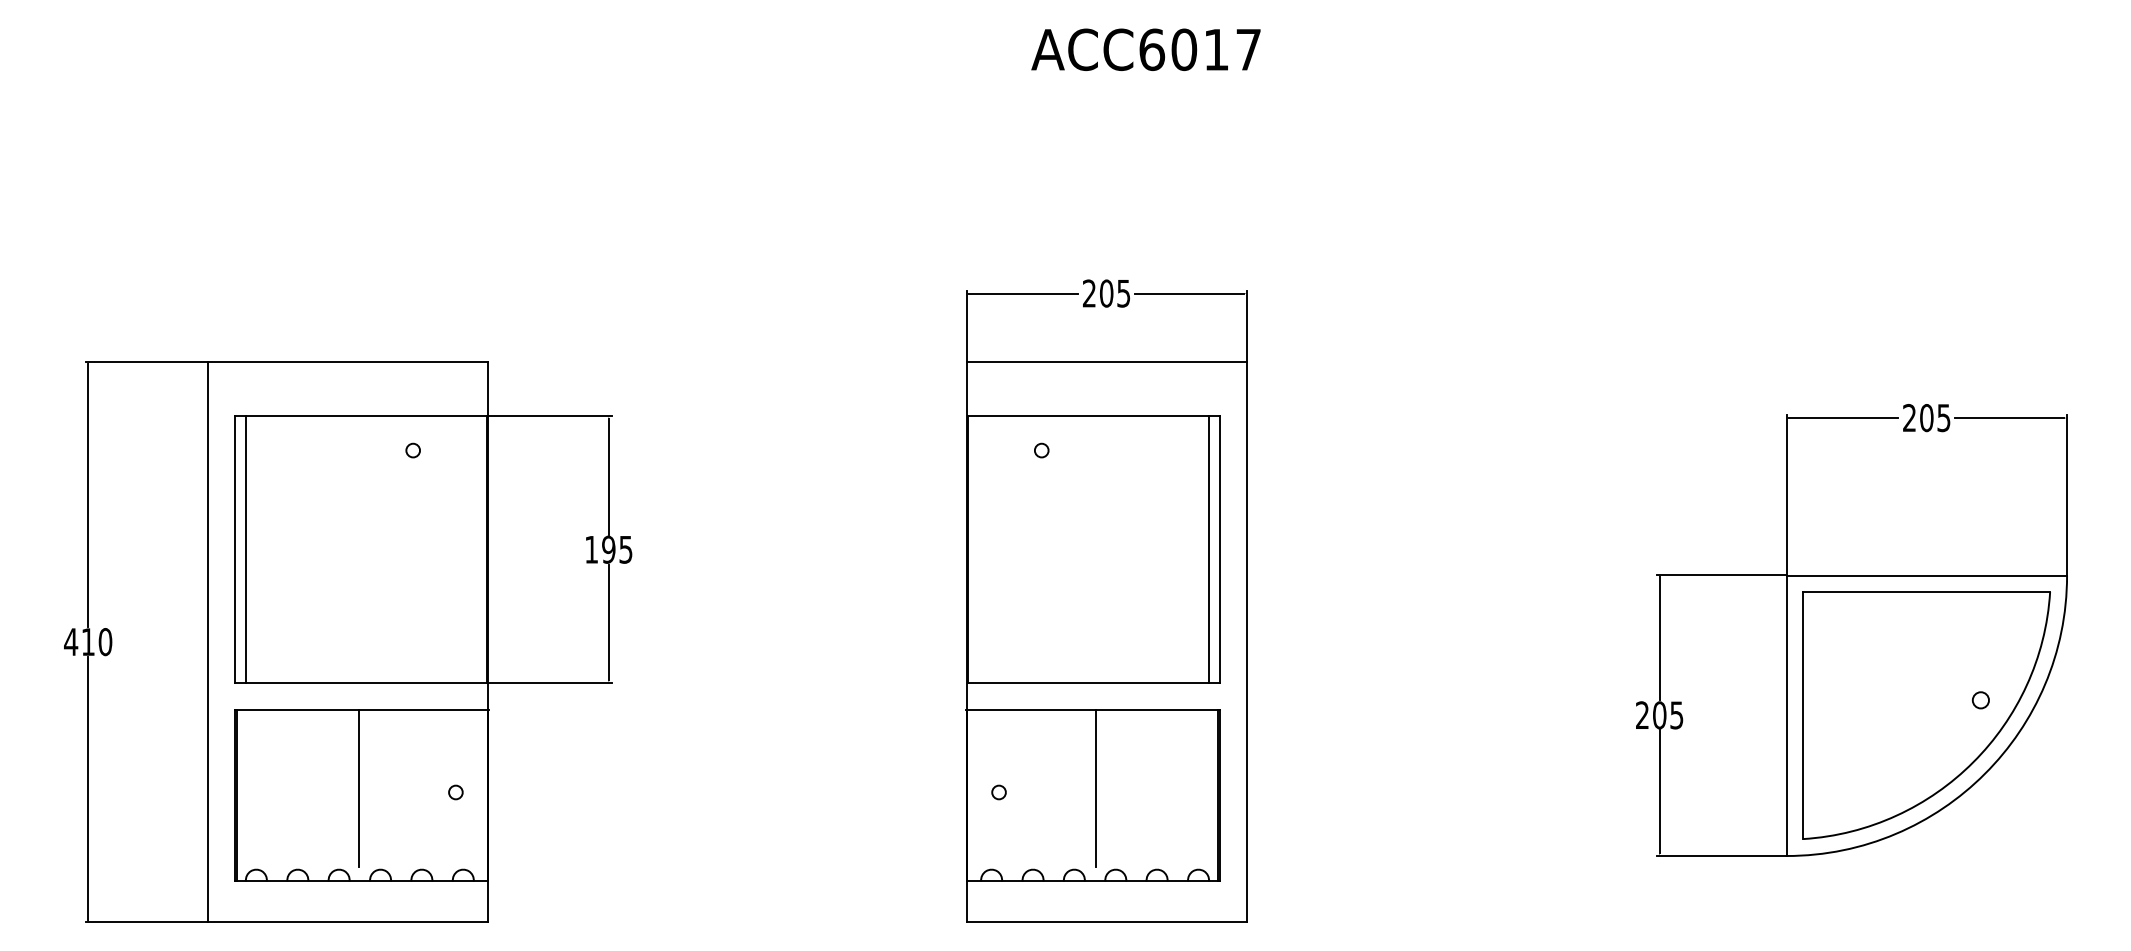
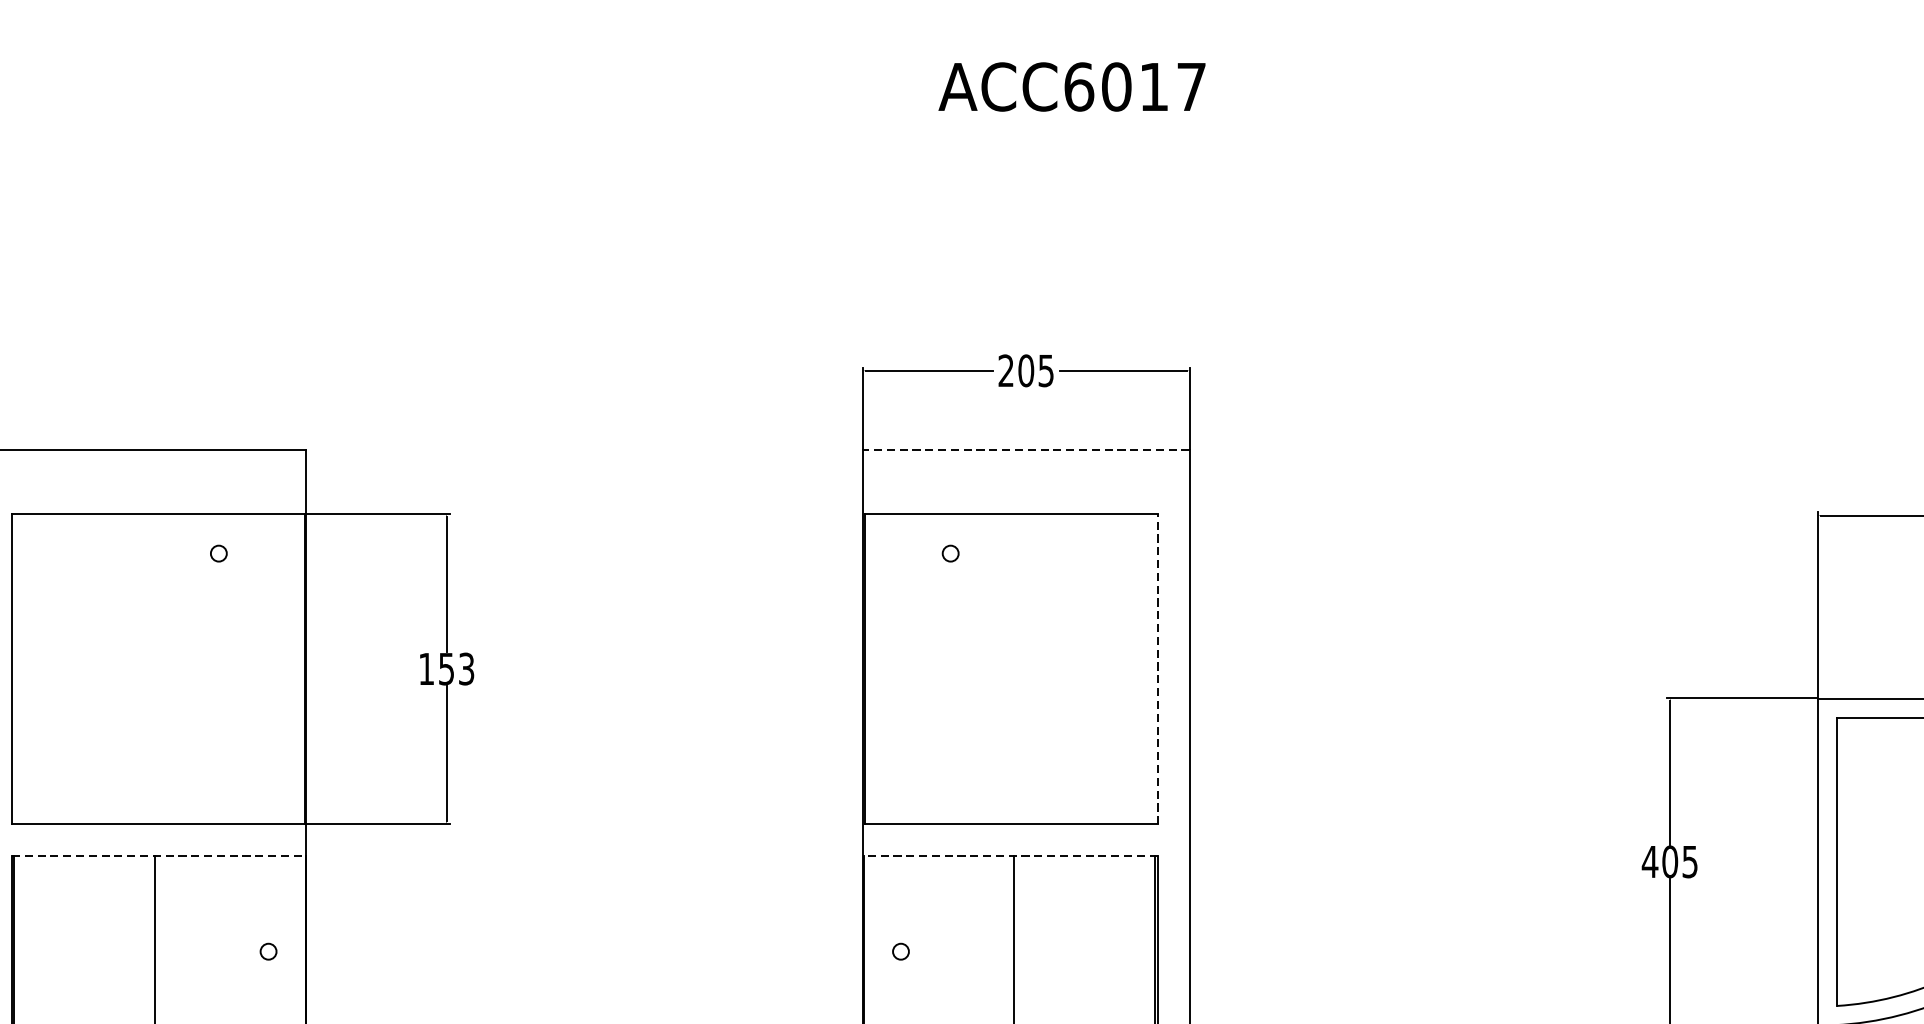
line: (1106, 361) -> (1026, 449), solid -> dashed
line: (246, 549) -> (24, 668), removed
text: (617, 549) -> (456, 668), 195 -> 153
line: (1208, 549) -> (1144, 668), removed
line: (1219, 549) -> (1157, 668), solid -> dashed
line: (362, 710) -> (159, 856), solid -> dashed
line: (1092, 710) -> (1009, 856), solid -> dashed
text: (1642, 714) -> (1650, 860), 205 -> 405

